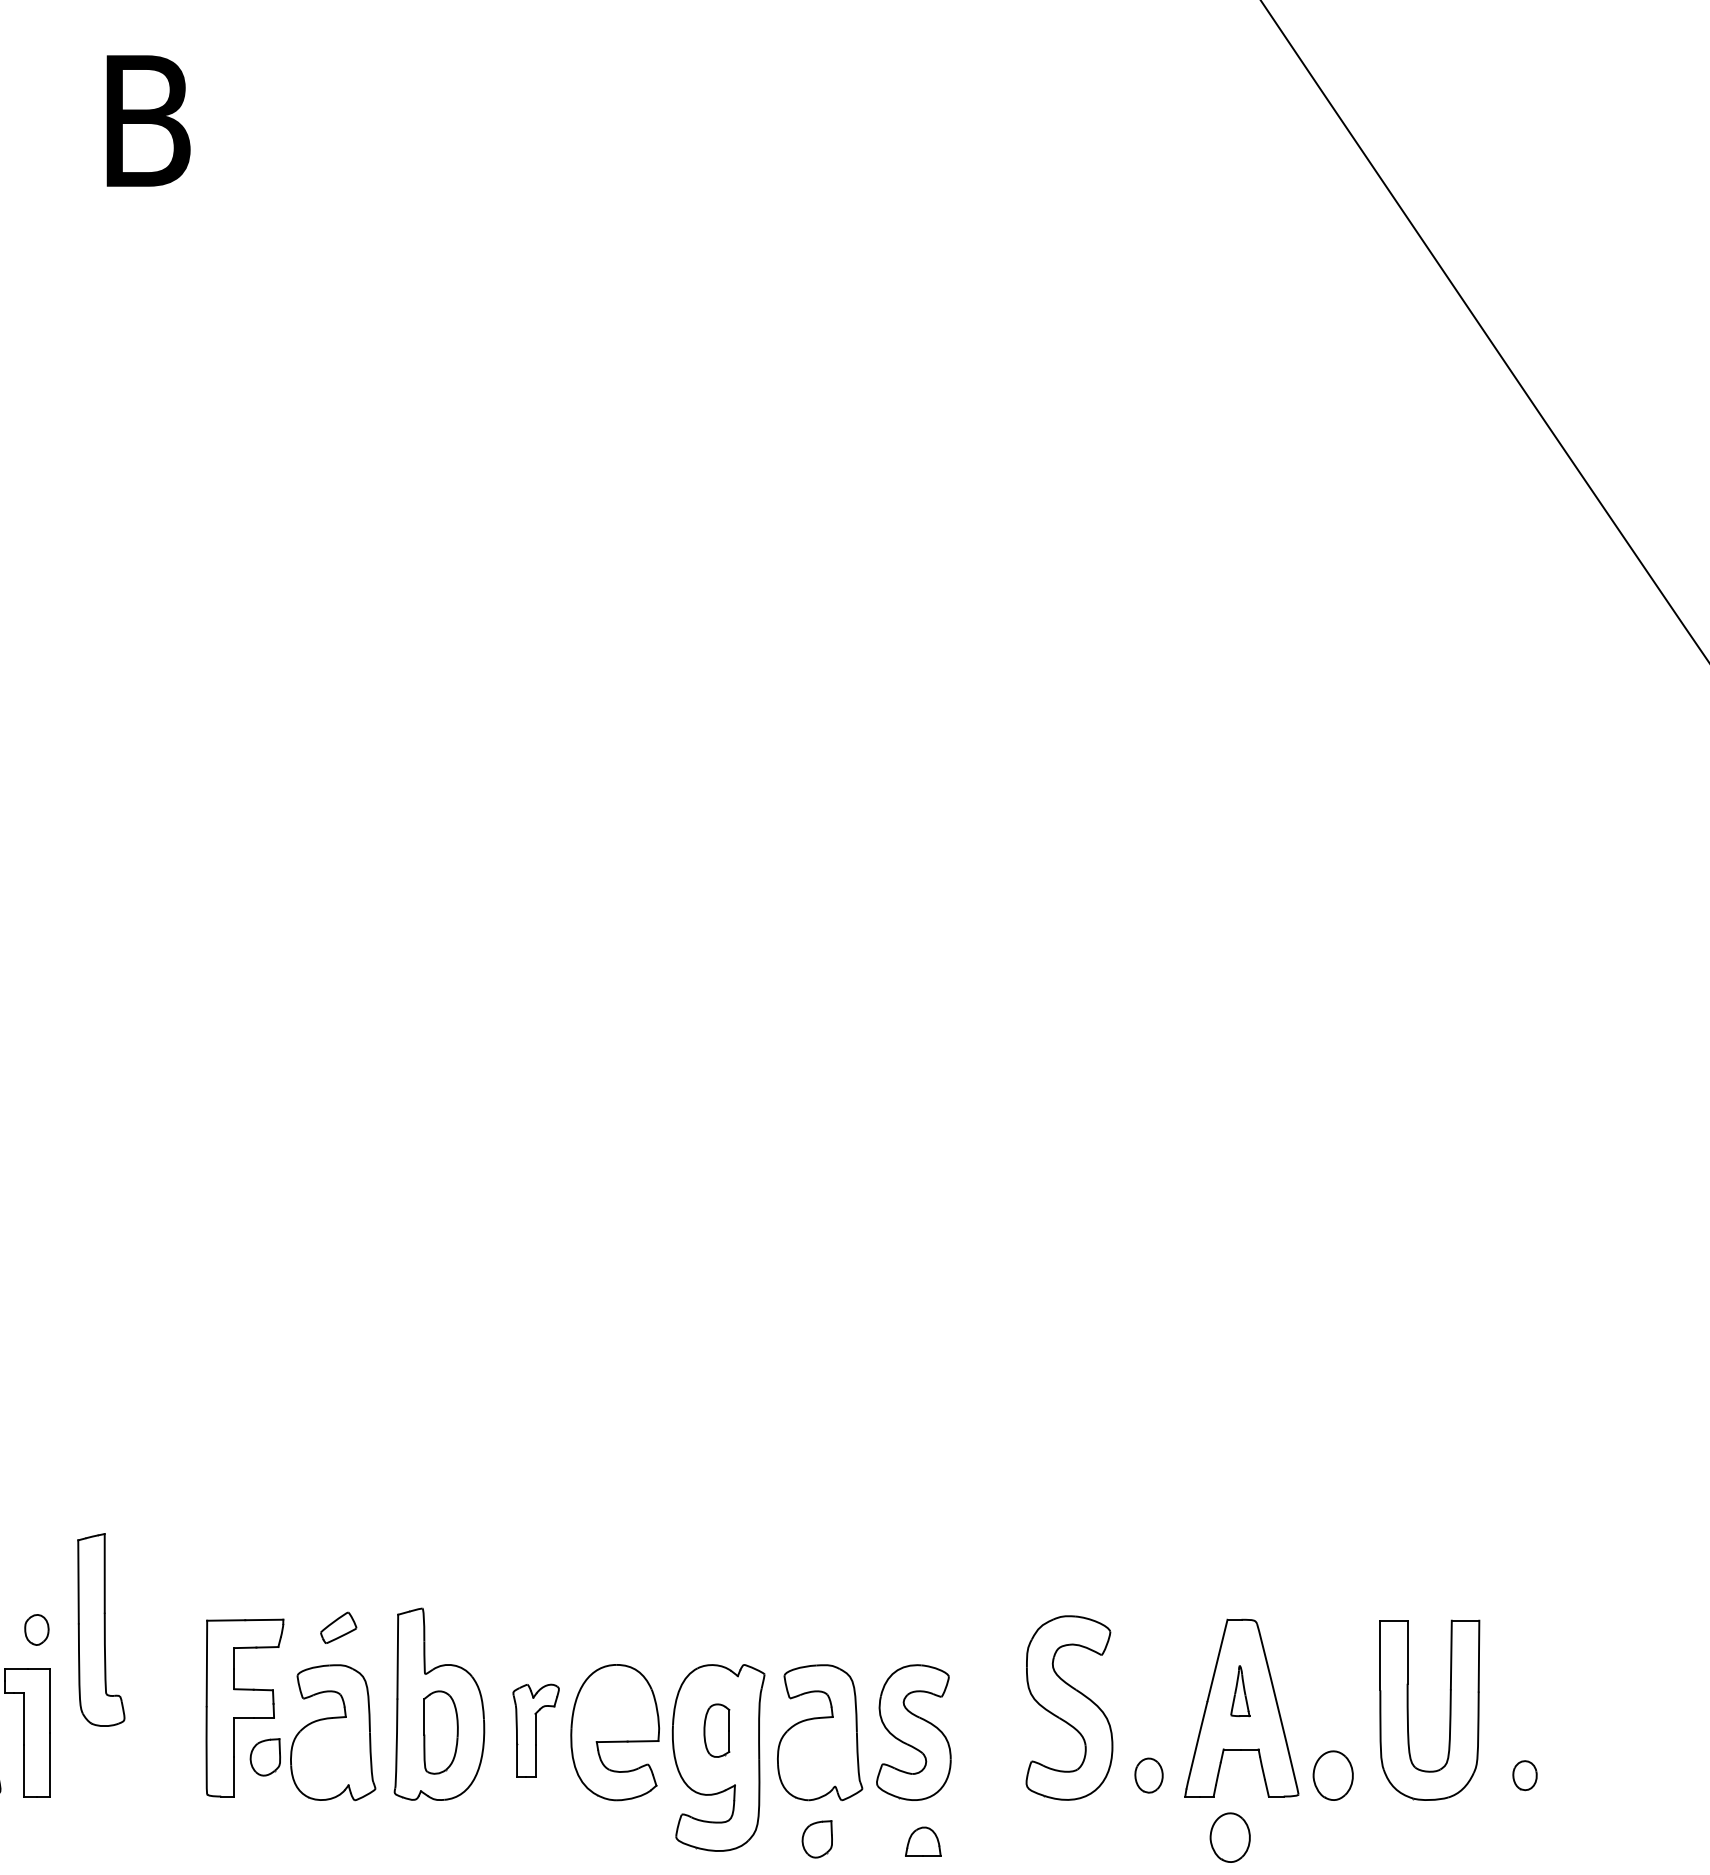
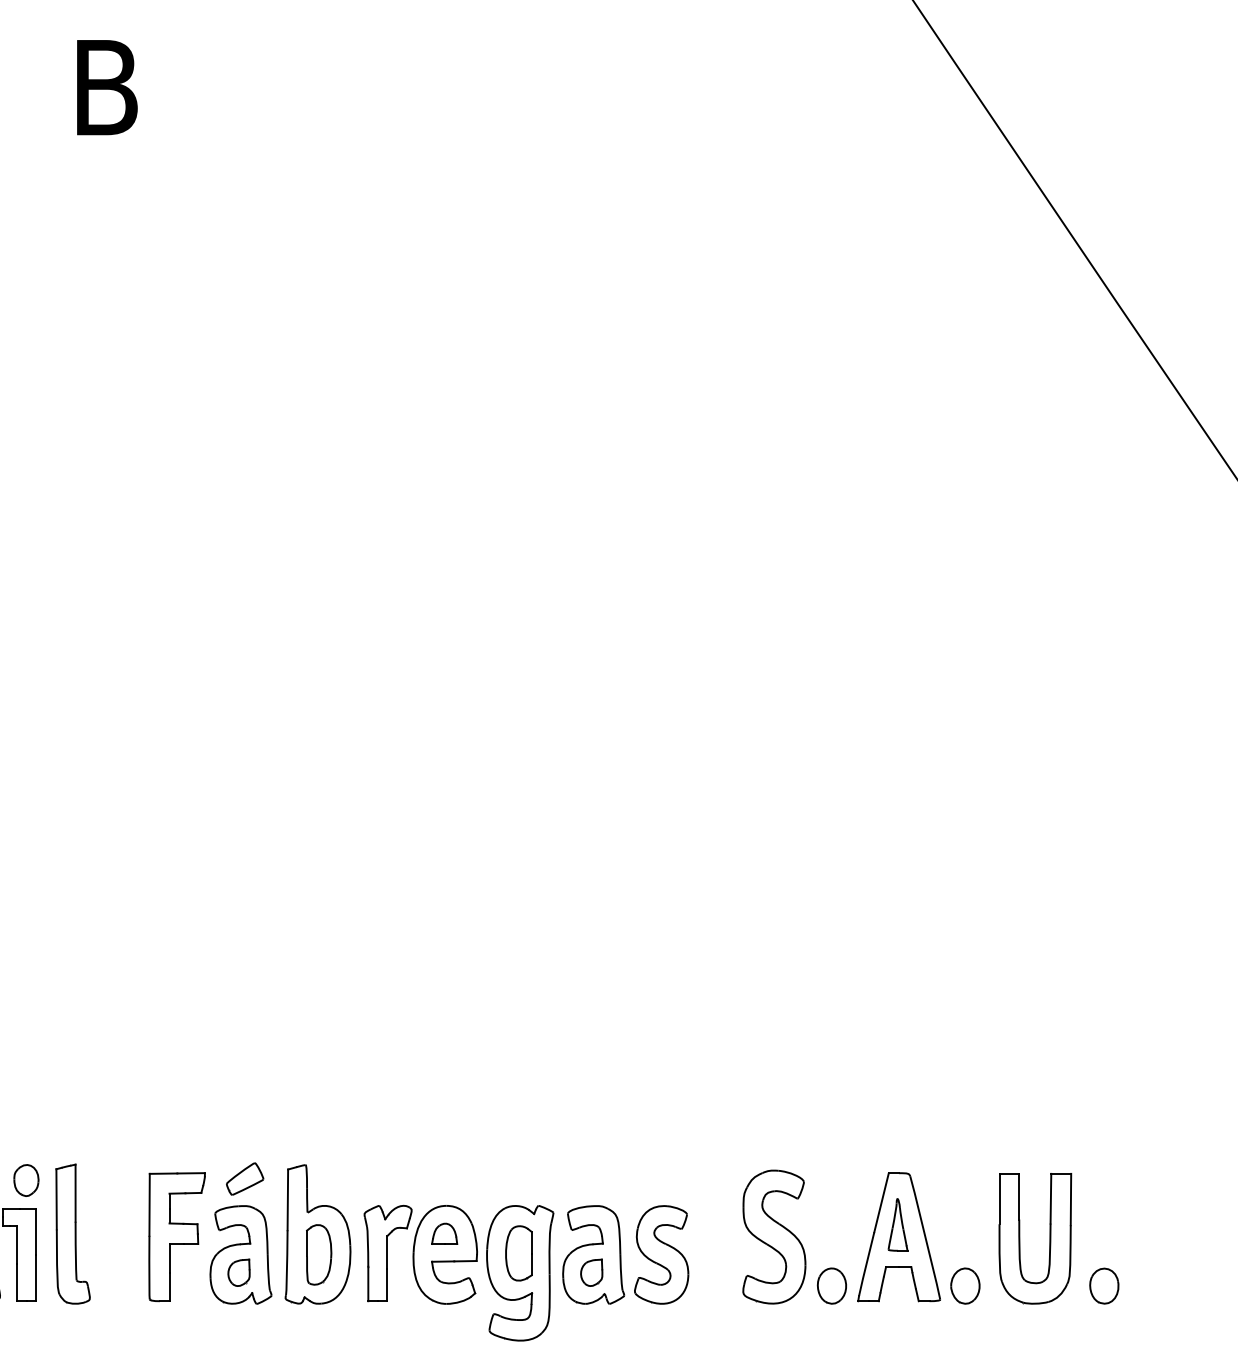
part: (338, 1627) -> (244, 1178), size x1.43
part: (36, 1629) -> (26, 1180), size x1.43
part: (101, 1629) -> (73, 1233), moved
part: (1240, 1690) -> (898, 1224), size x1.43
part: (535, 1730) -> (387, 1253), size x1.43
part: (716, 1730) -> (518, 1253), size x1.43
part: (265, 1757) -> (239, 1272), moved
part: (1148, 1775) -> (831, 1285), size x1.43
part: (1524, 1775) -> (1103, 1285), size x1.67
part: (1229, 1837) -> (890, 1330), removed
part: (816, 1839) -> (591, 1272), moved
part: (923, 1841) -> (444, 1233), moved

